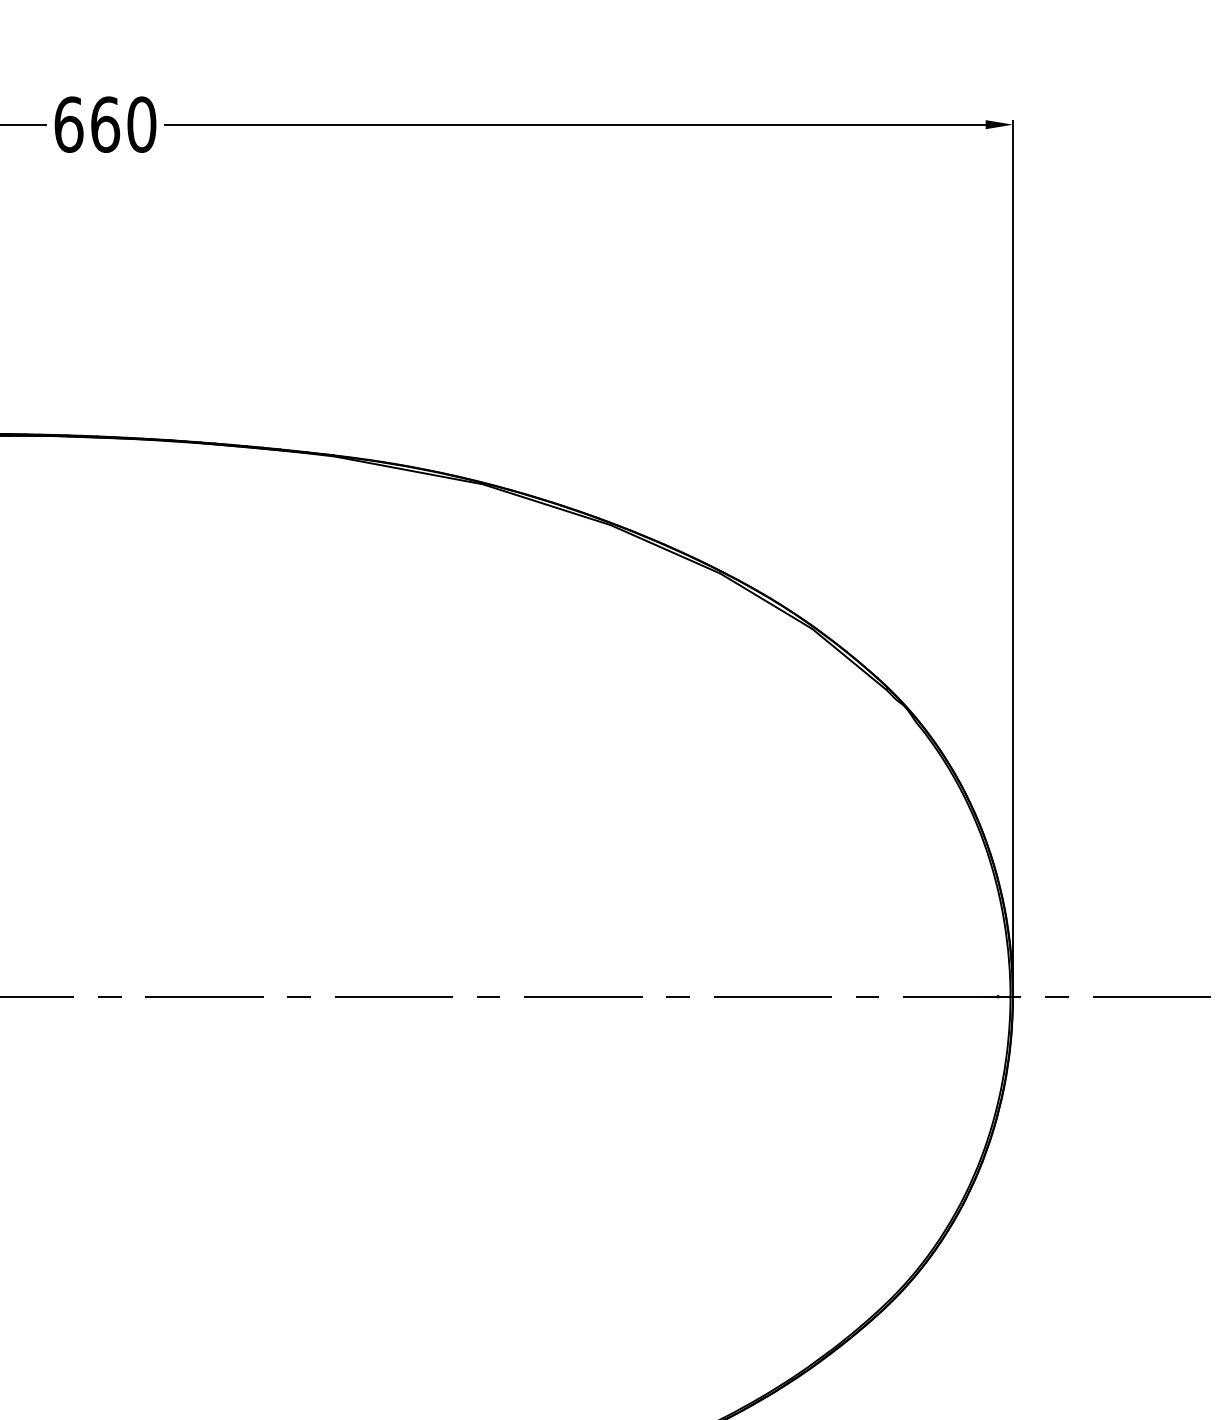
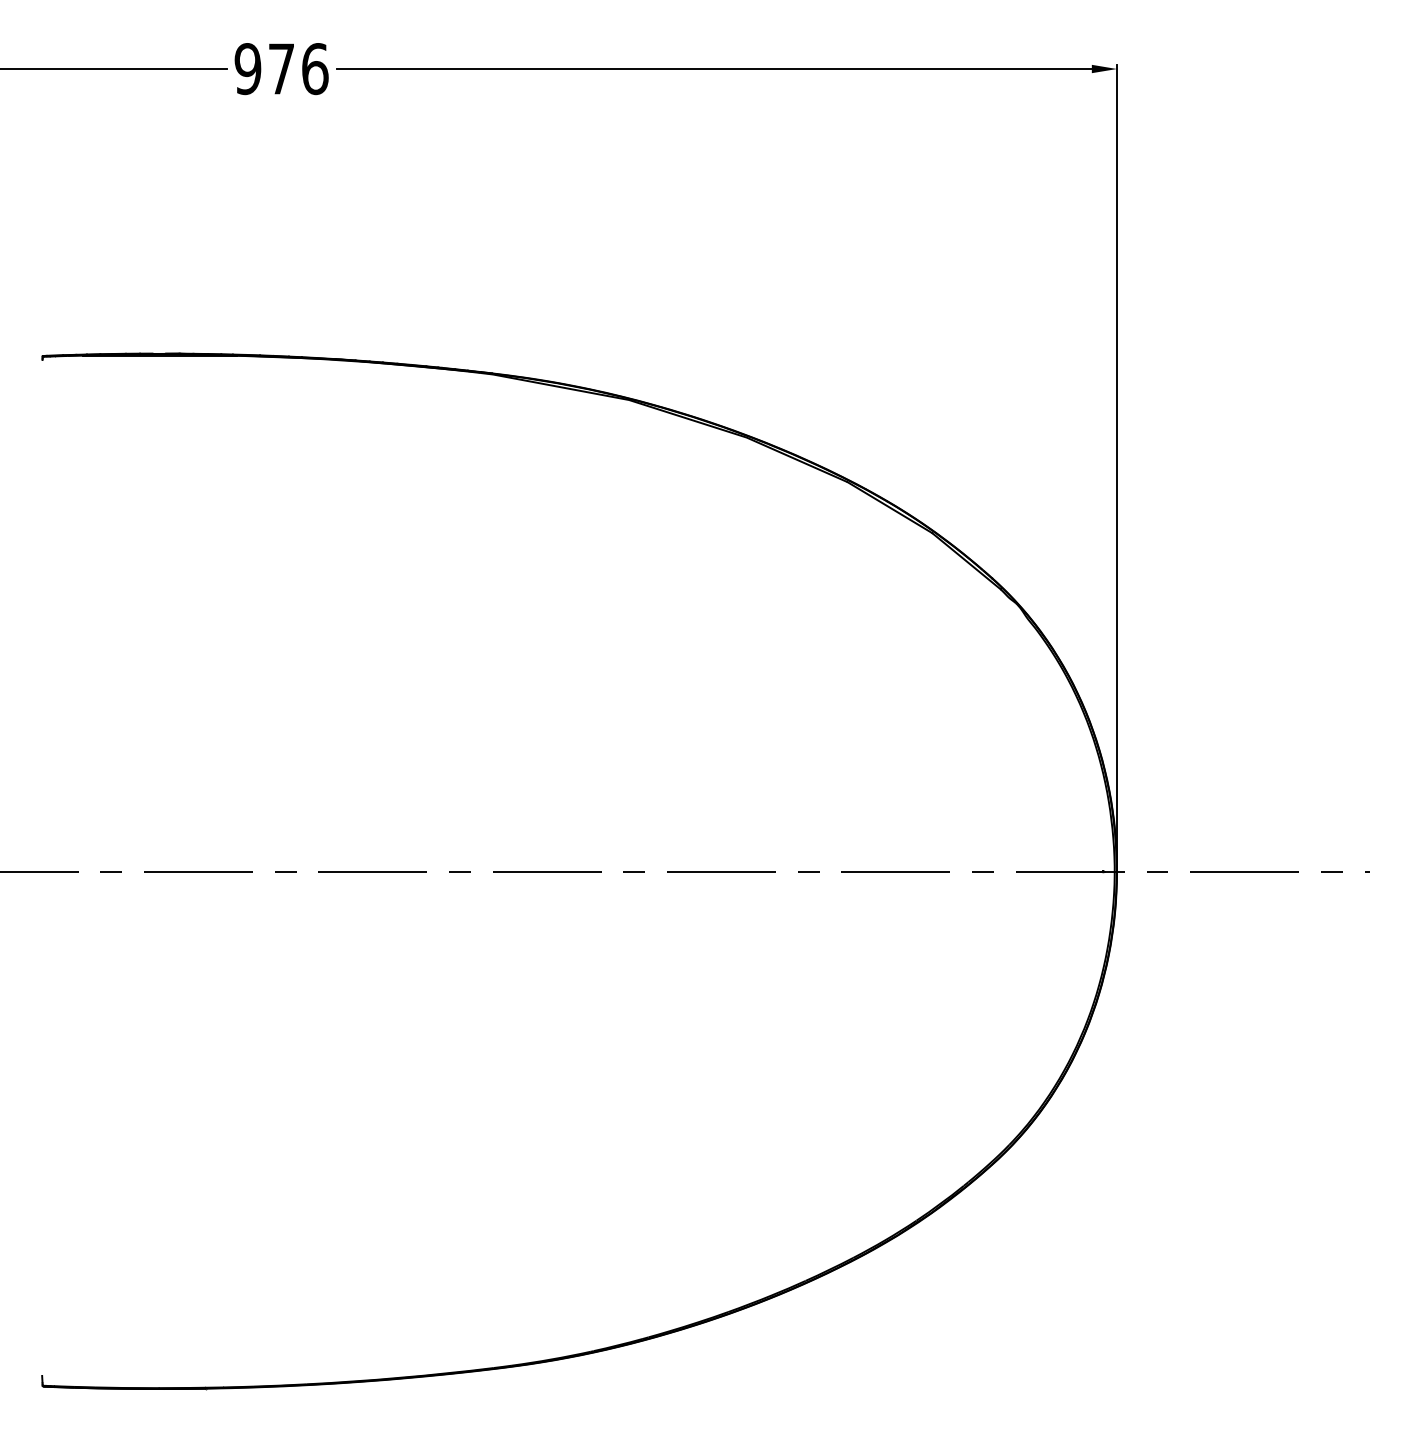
text: (105, 125) -> (281, 69), 660 -> 976

